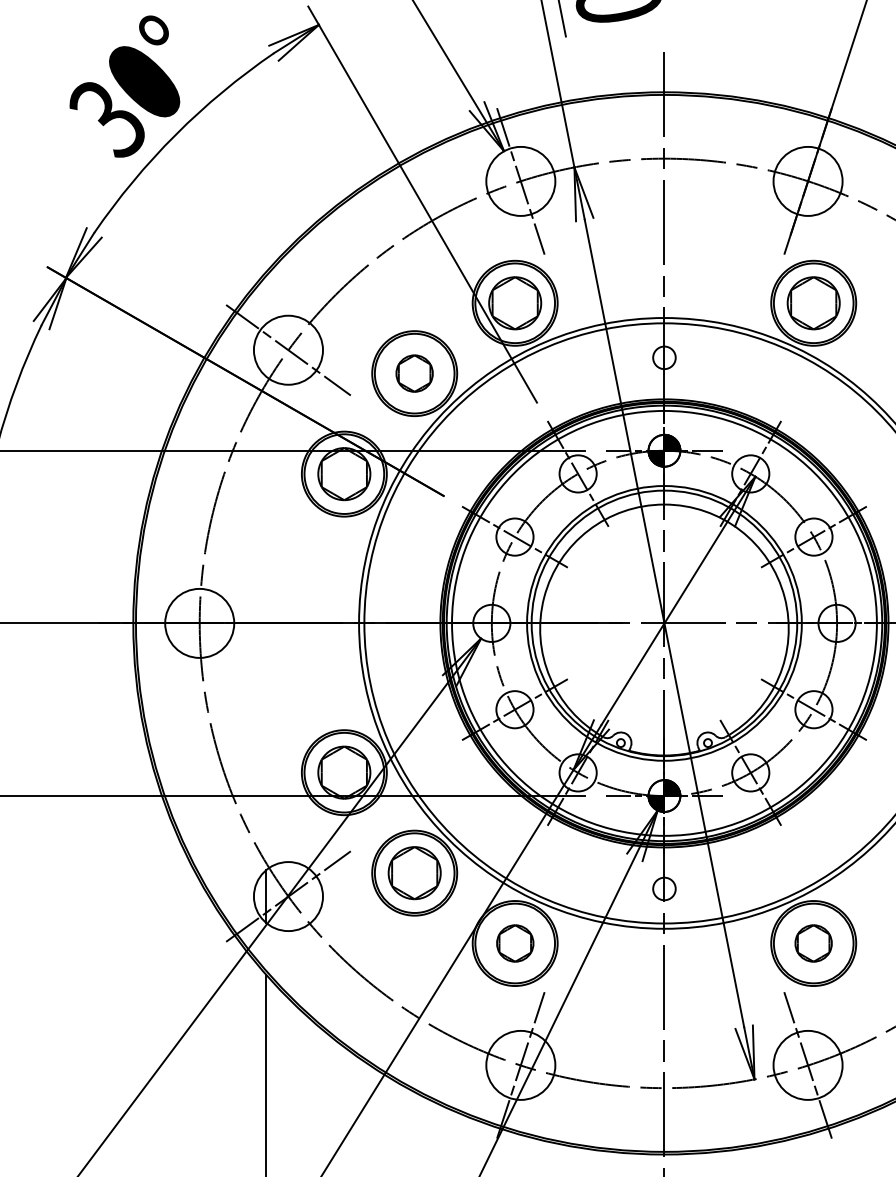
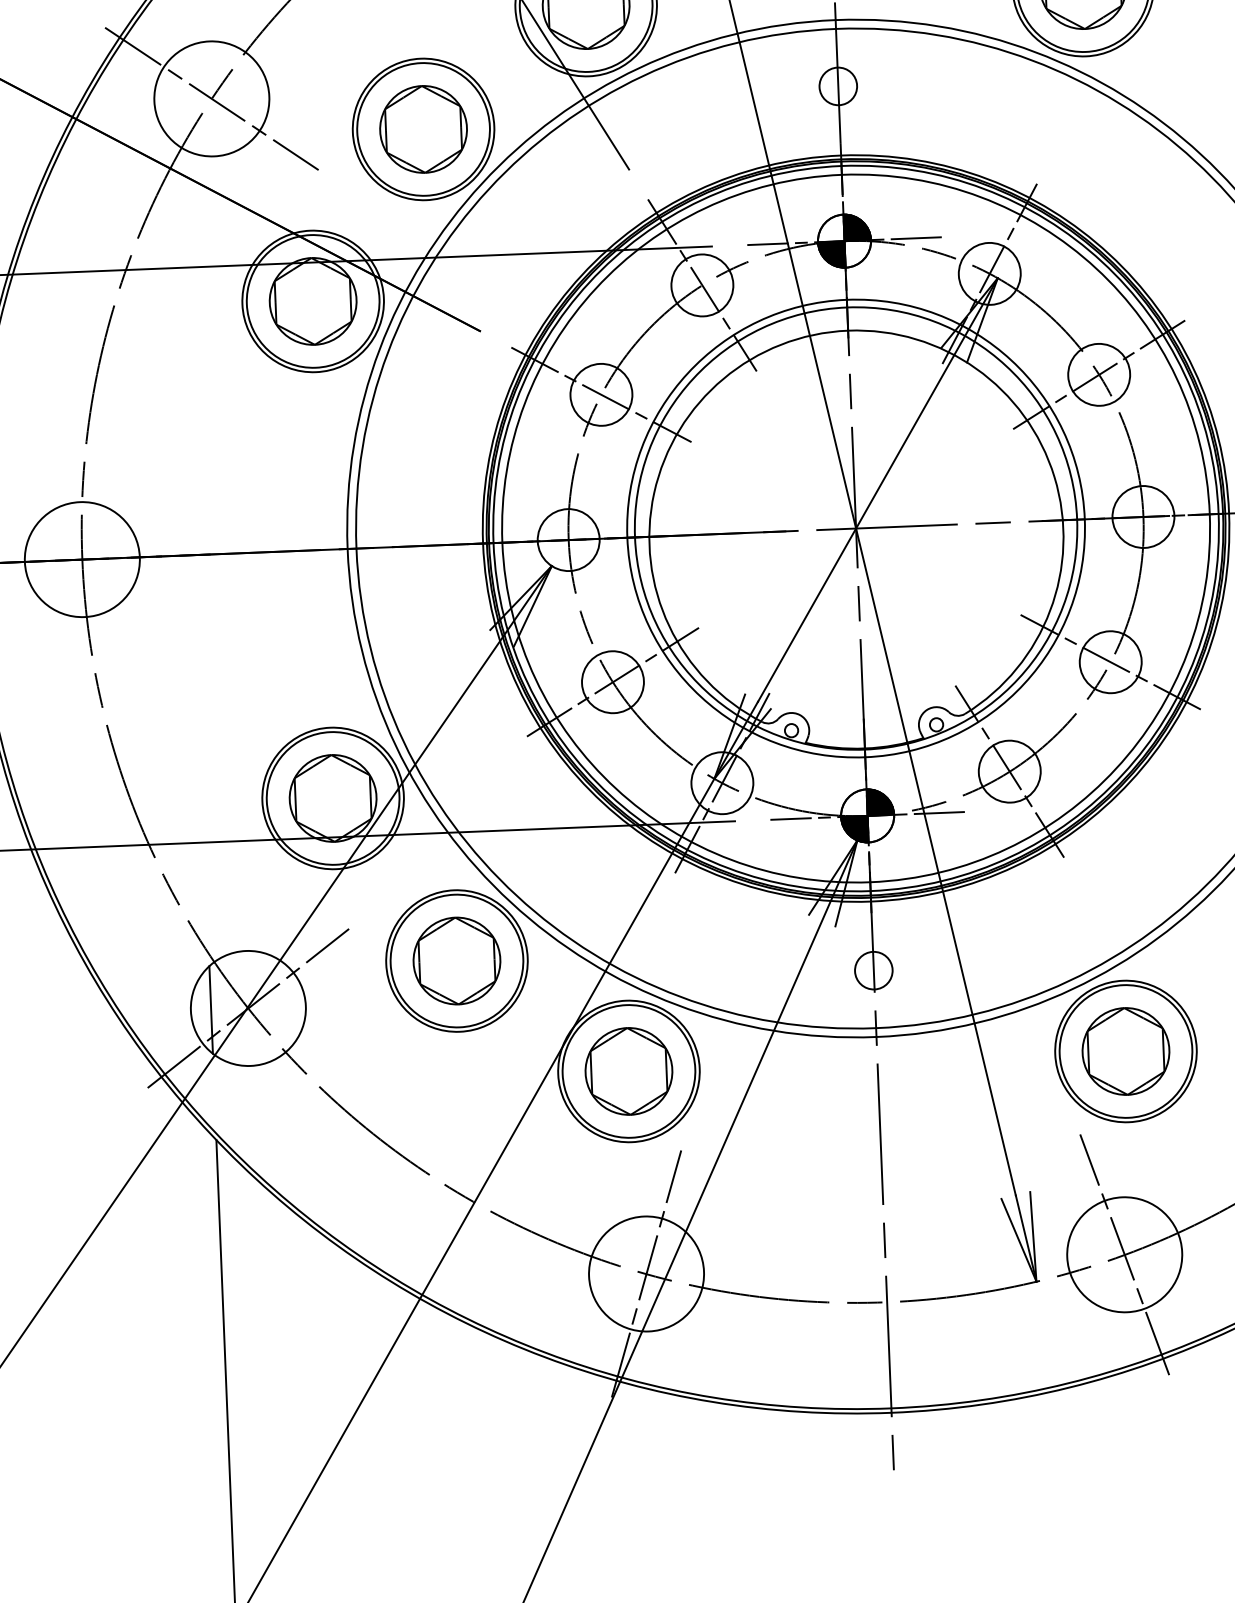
part: (414, 373) -> (423, 129), size x1.43
part: (515, 943) -> (629, 1071), size x1.43
part: (813, 943) -> (1125, 1051), size x1.43

